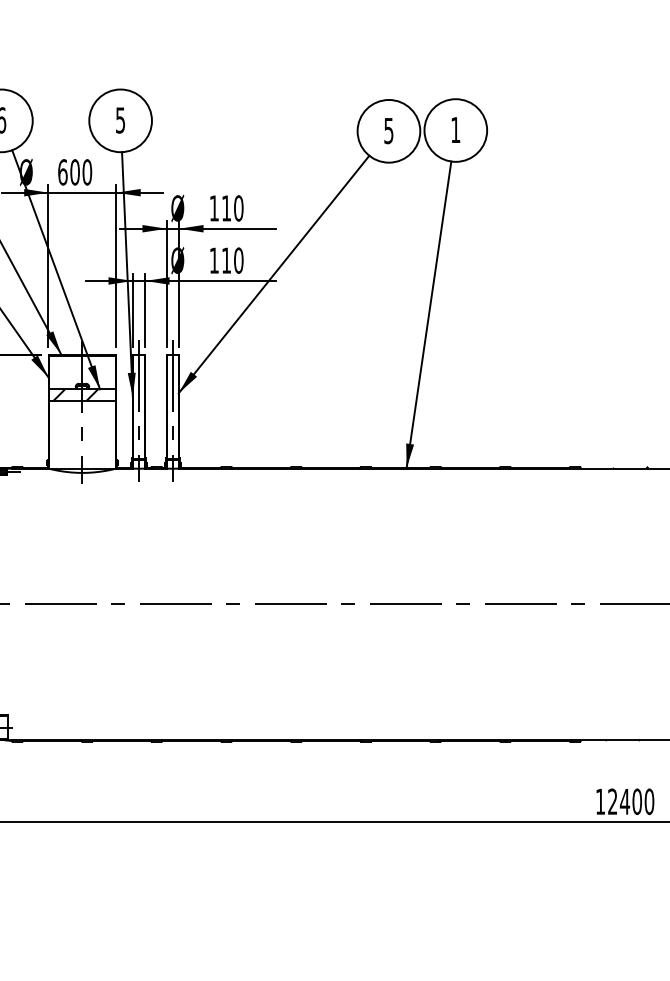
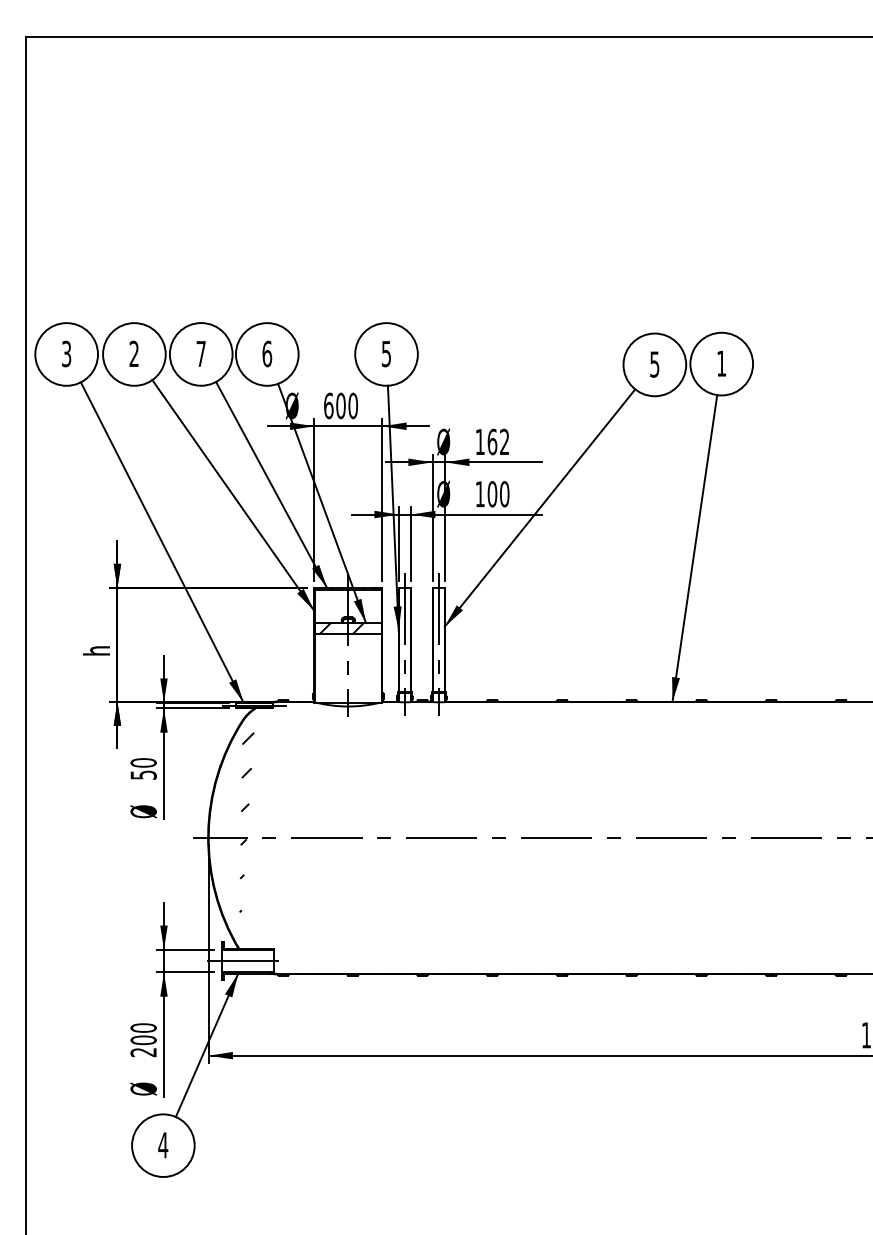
text: (232, 207) -> (498, 441), 110 -> 162
text: (226, 260) -> (492, 494), 110 -> 100

